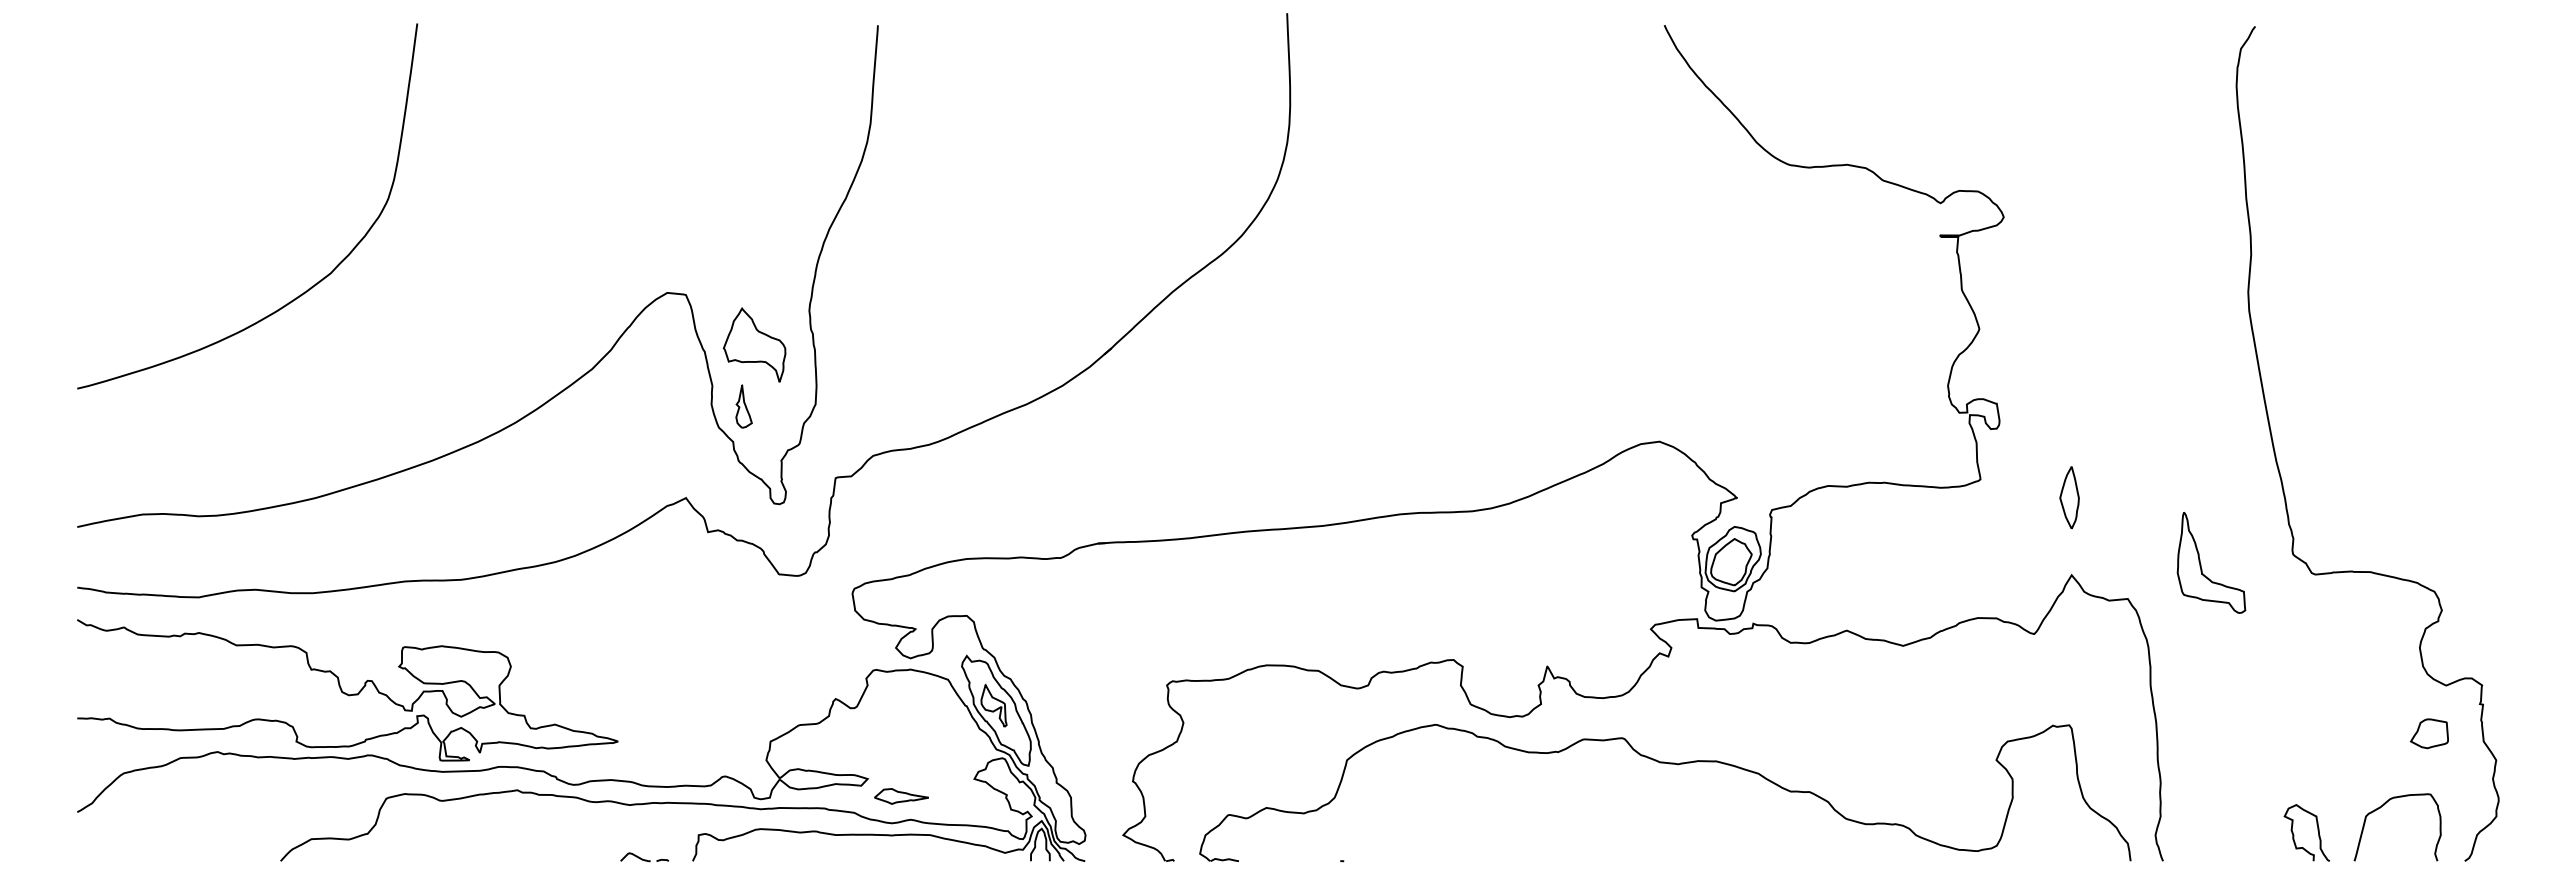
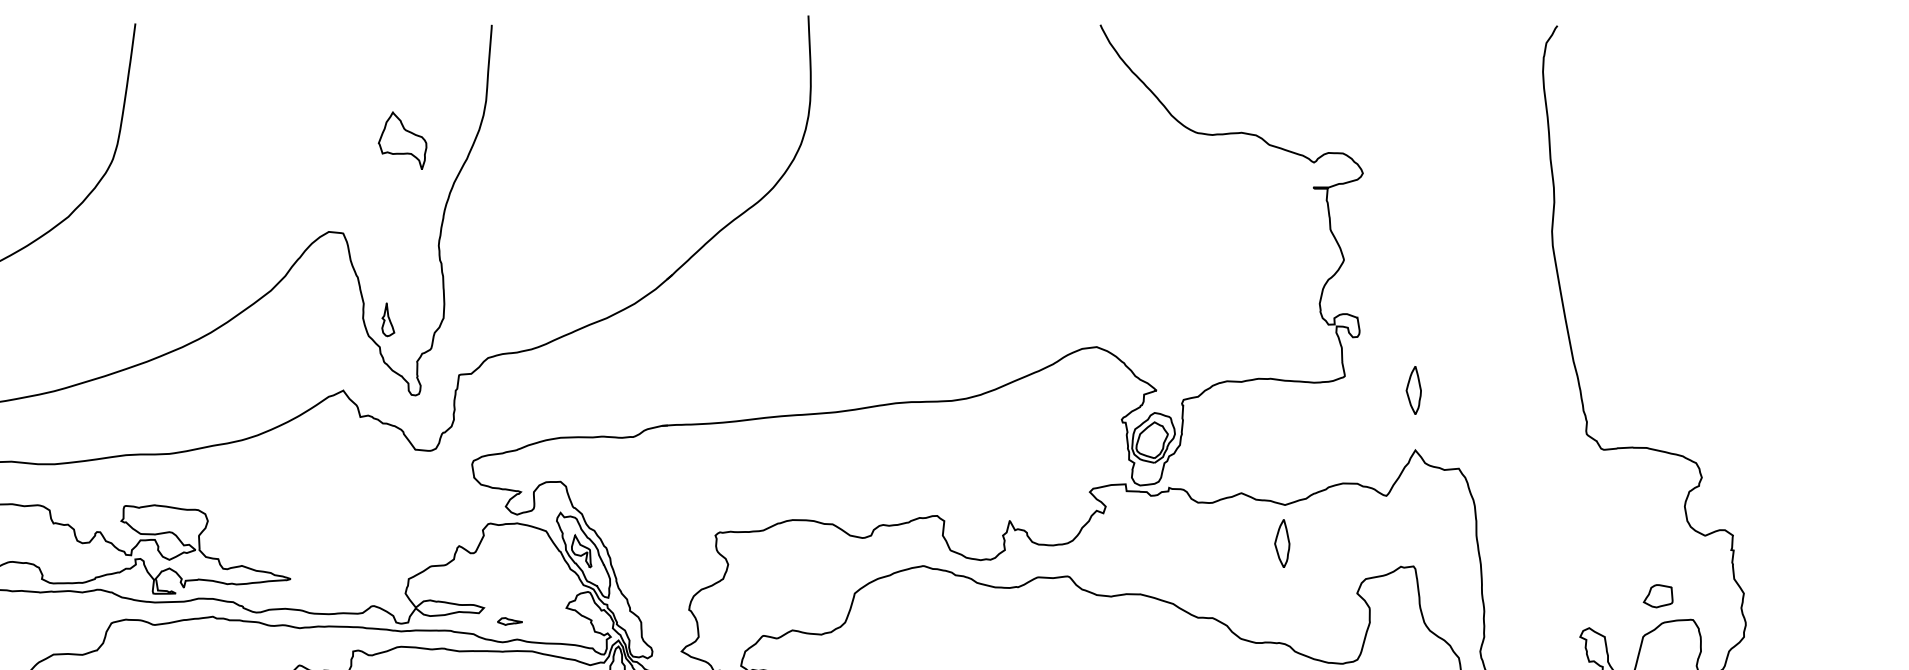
part: (754, 344) -> (402, 140), moved
part: (2201, 564) -> (1515, 442), removed
part: (1899, 695) -> (1282, 543), added
part: (2429, 733) -> (1658, 596), moved
part: (901, 796) -> (510, 621), size x0.6

